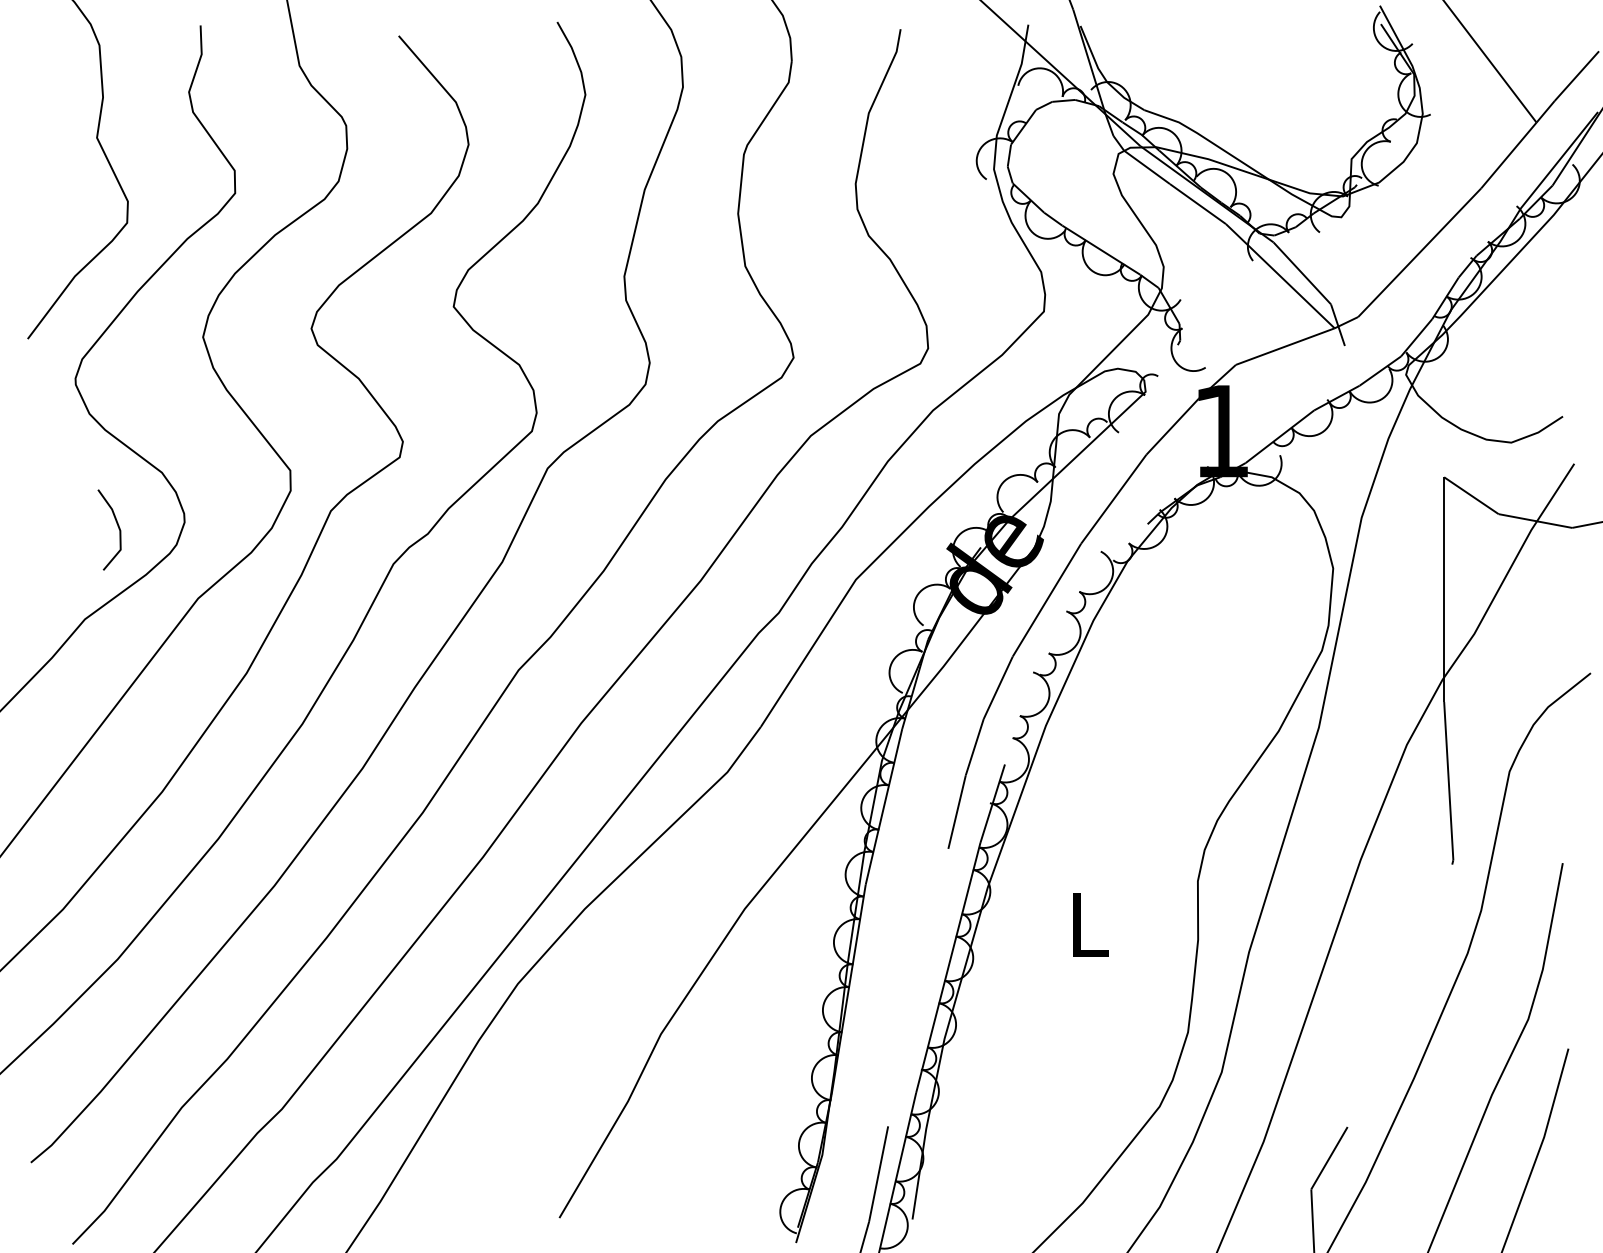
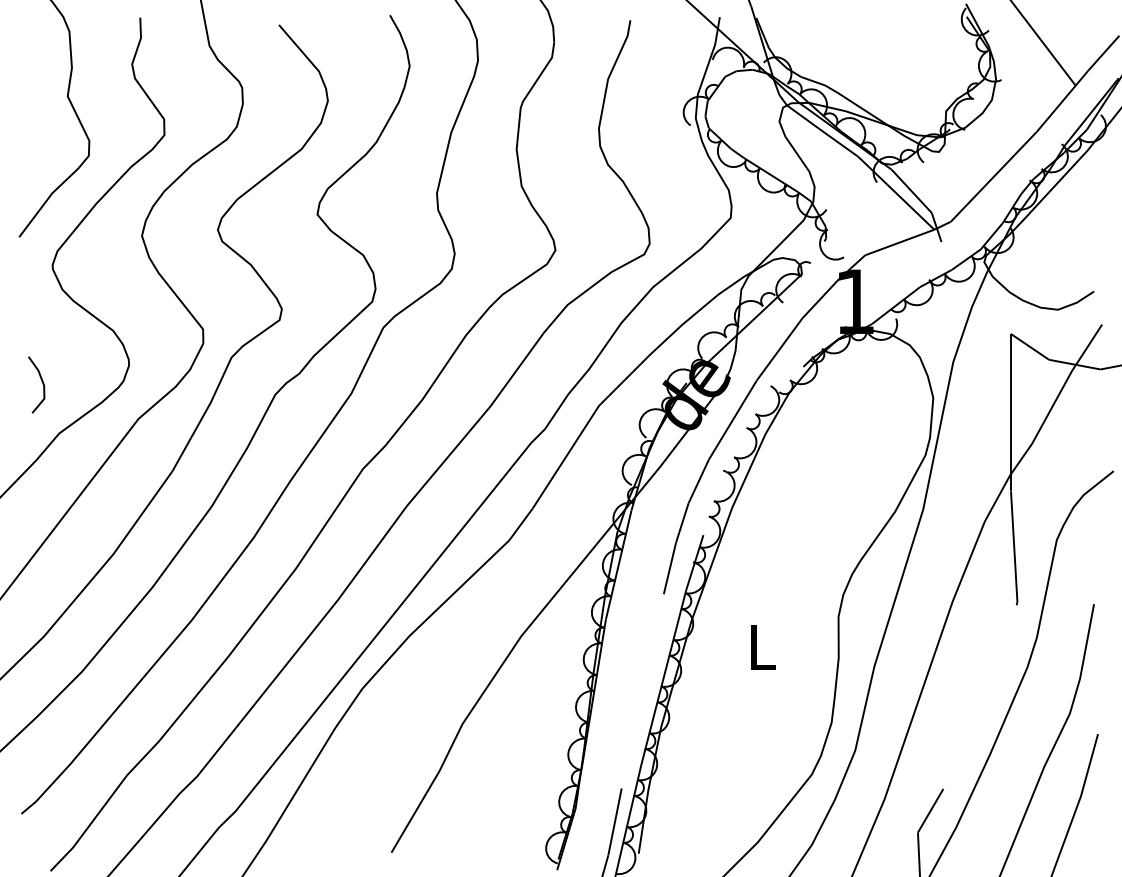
line: (117, 526) -> (42, 382), moved

